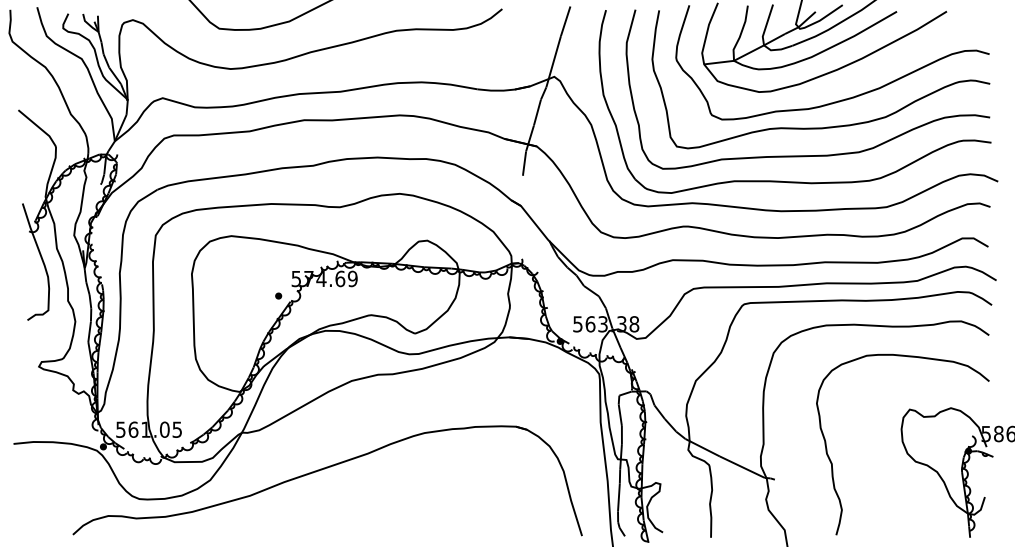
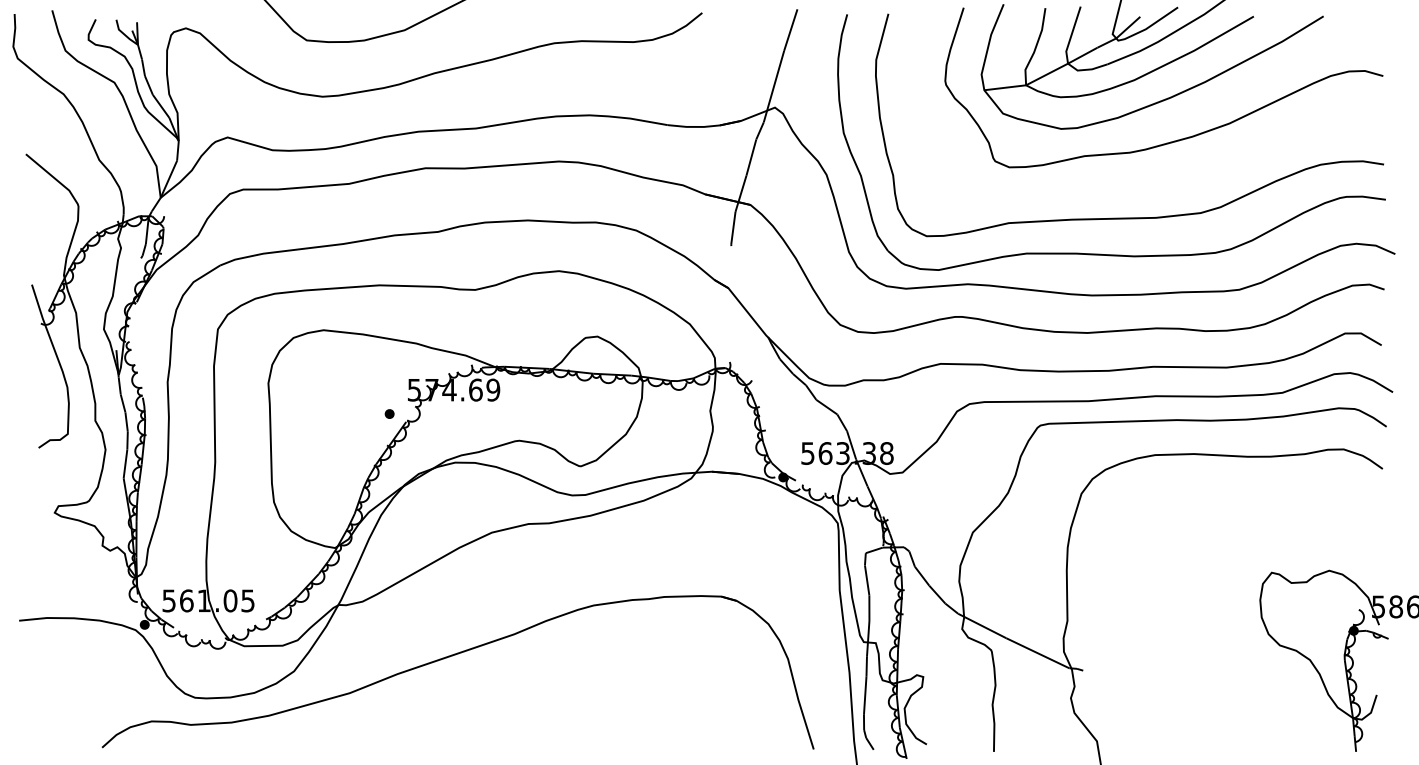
curve: (827, 126) -> (1156, 177), removed
curve: (832, 463) -> (1163, 647), removed

